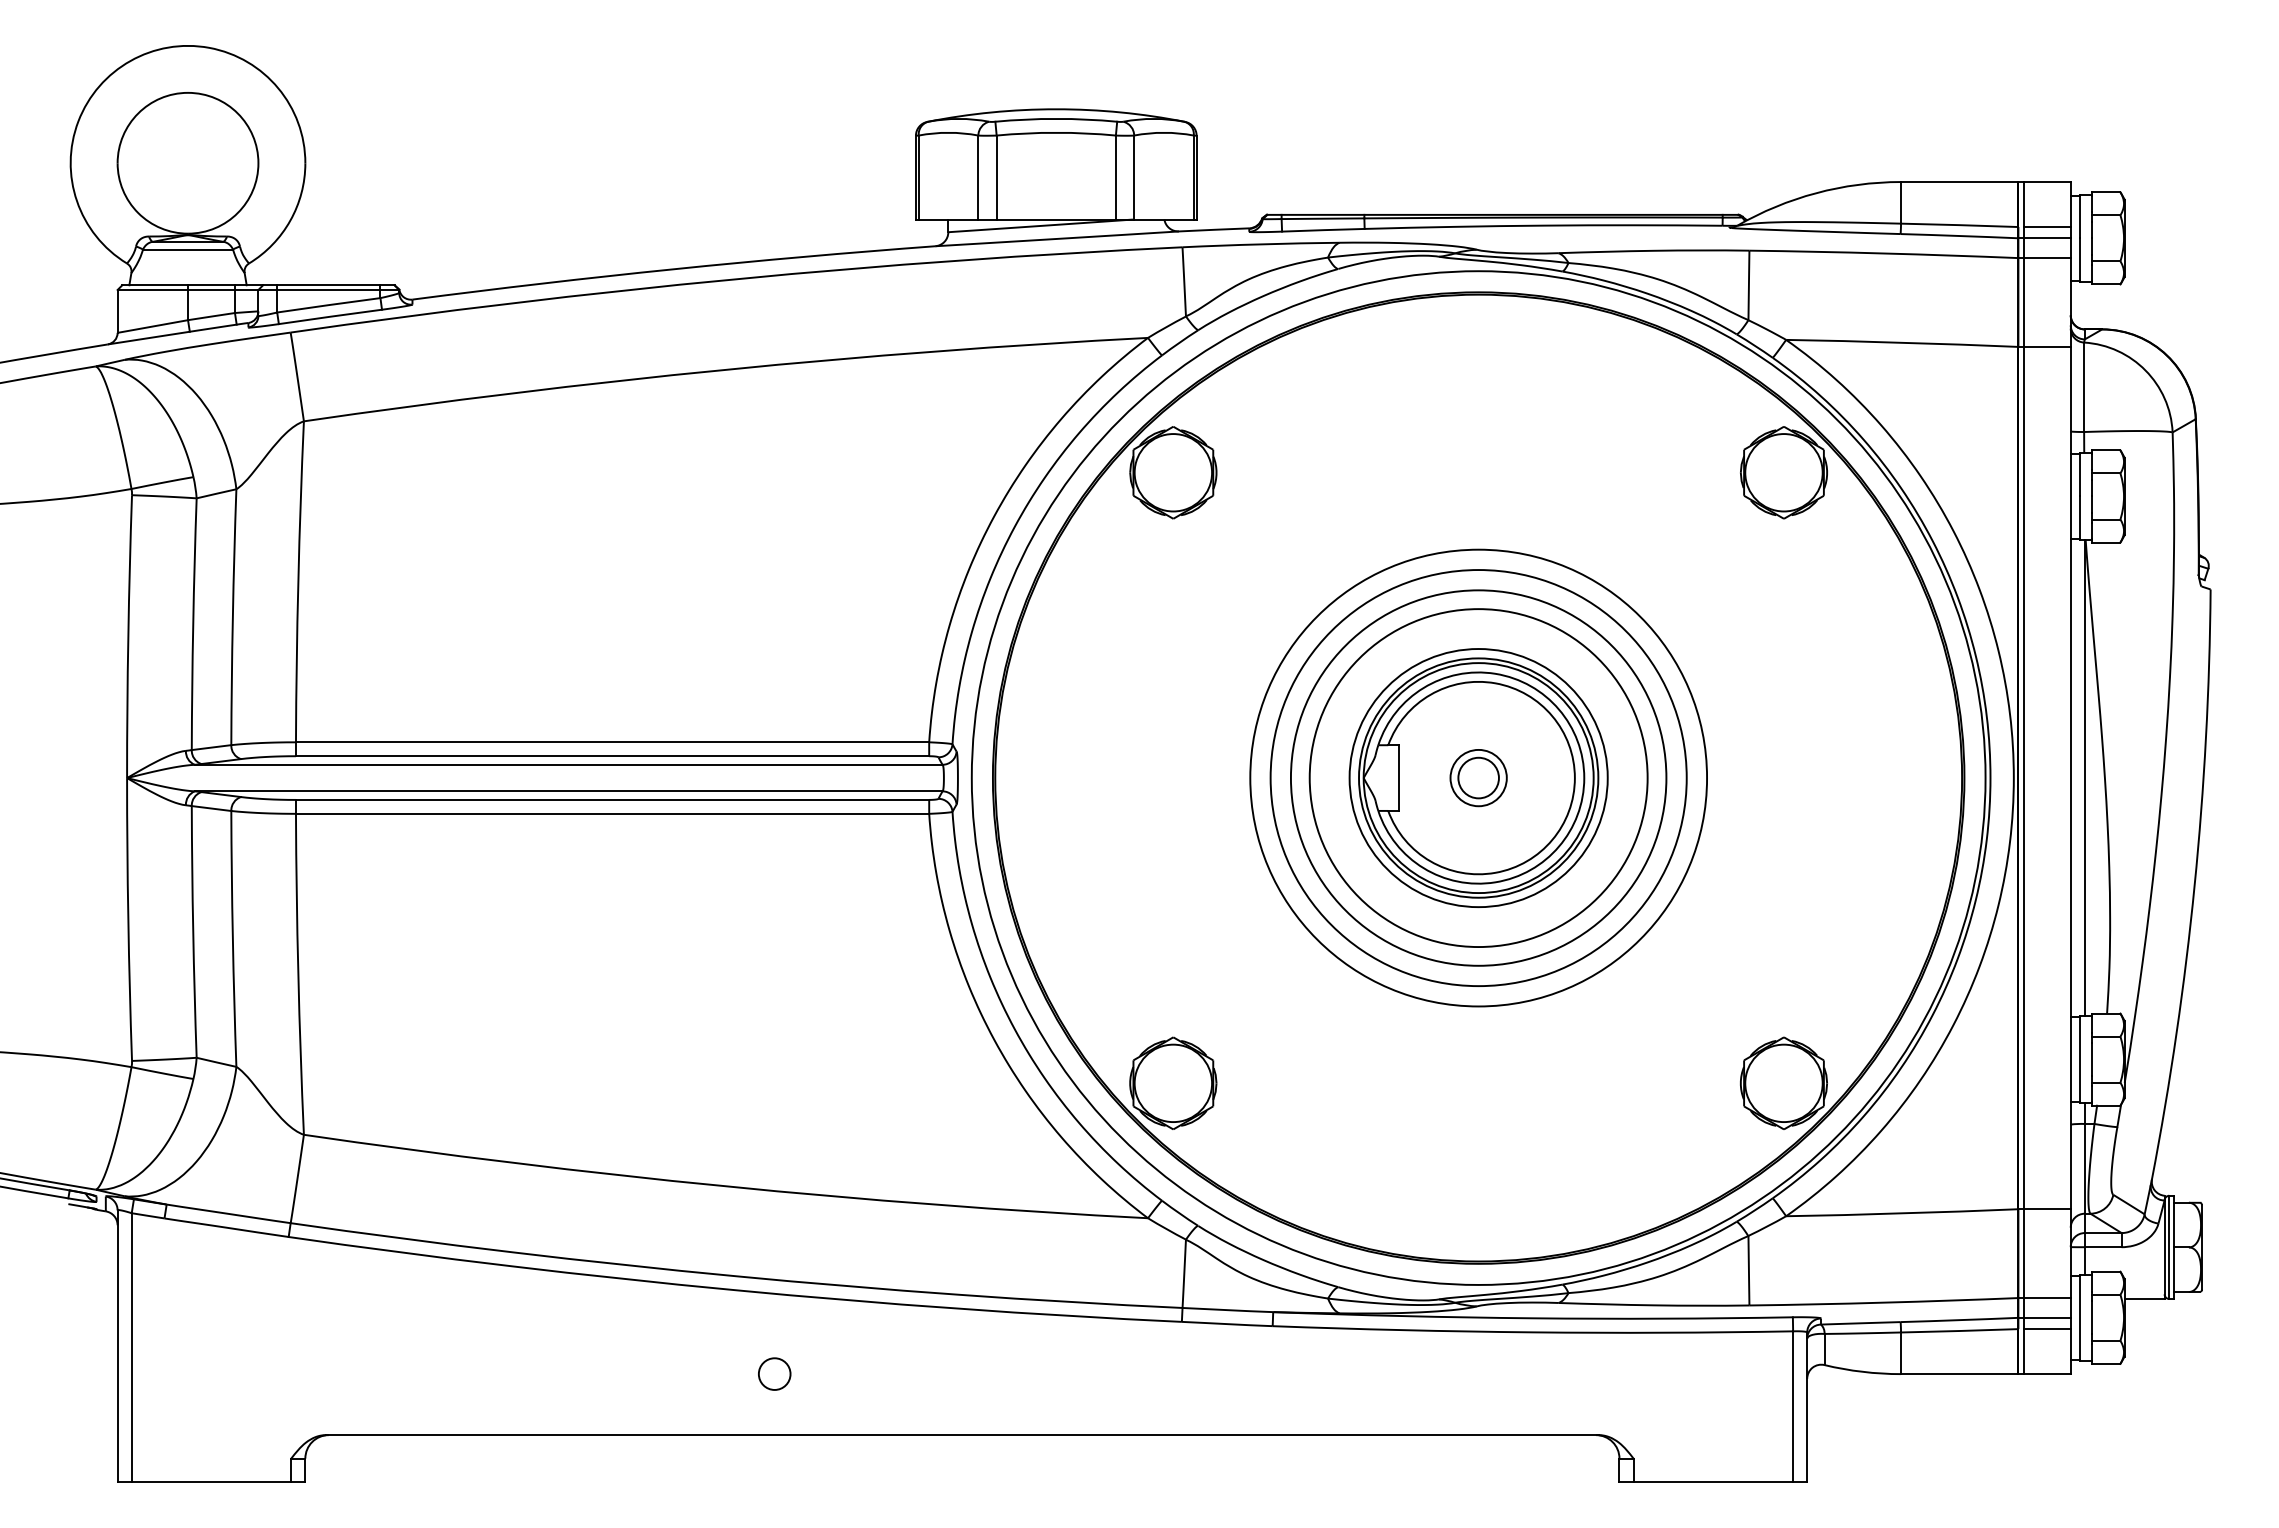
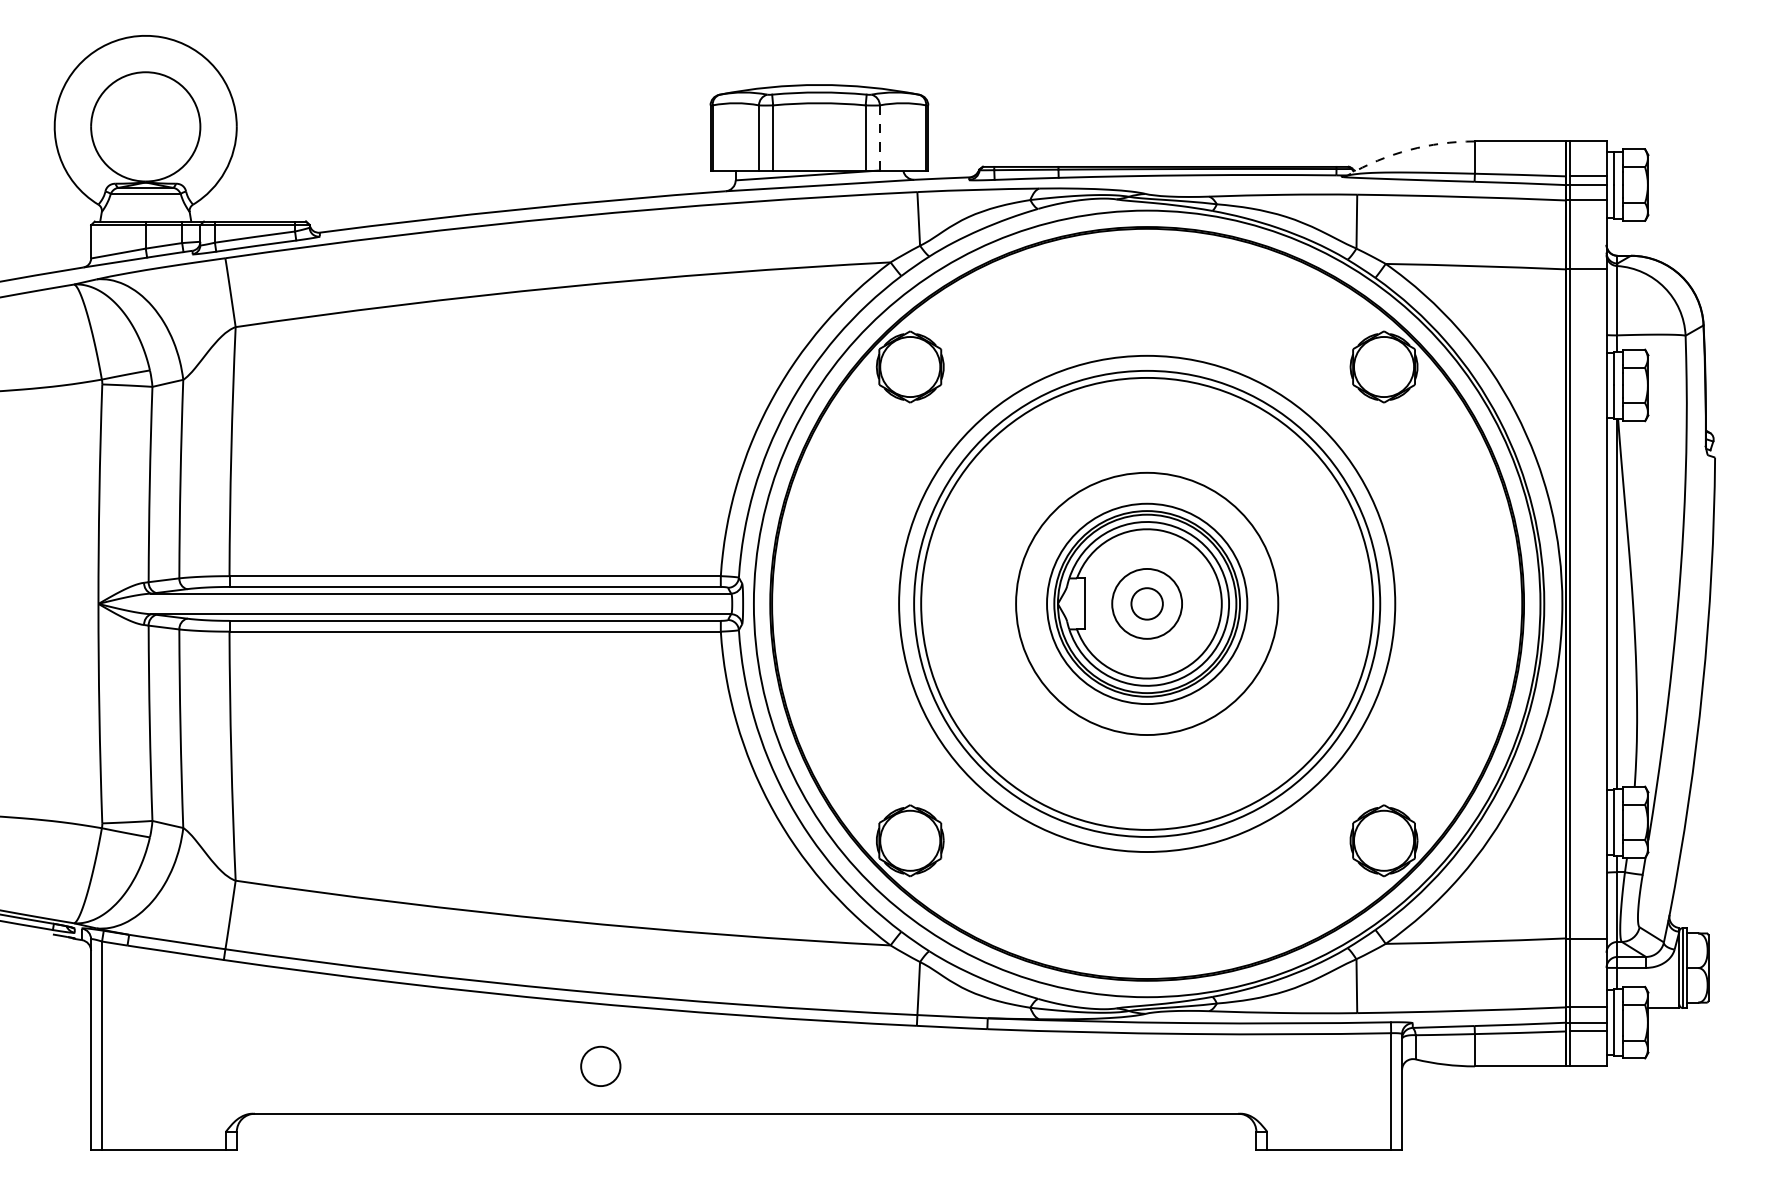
line: (1134, 178) -> (880, 138), solid -> dashed
arc: (1816, 193) -> (1409, 150), solid -> dashed
circle: (1478, 777) -> (1147, 603), size x1.4
circle: (1478, 777) -> (1147, 603), size x1.6
circle: (1478, 777) -> (1147, 603), size x1.6
circle: (1478, 778) -> (1147, 604), size x1.4
circle: (774, 1373) -> (600, 1065), size x1.6

